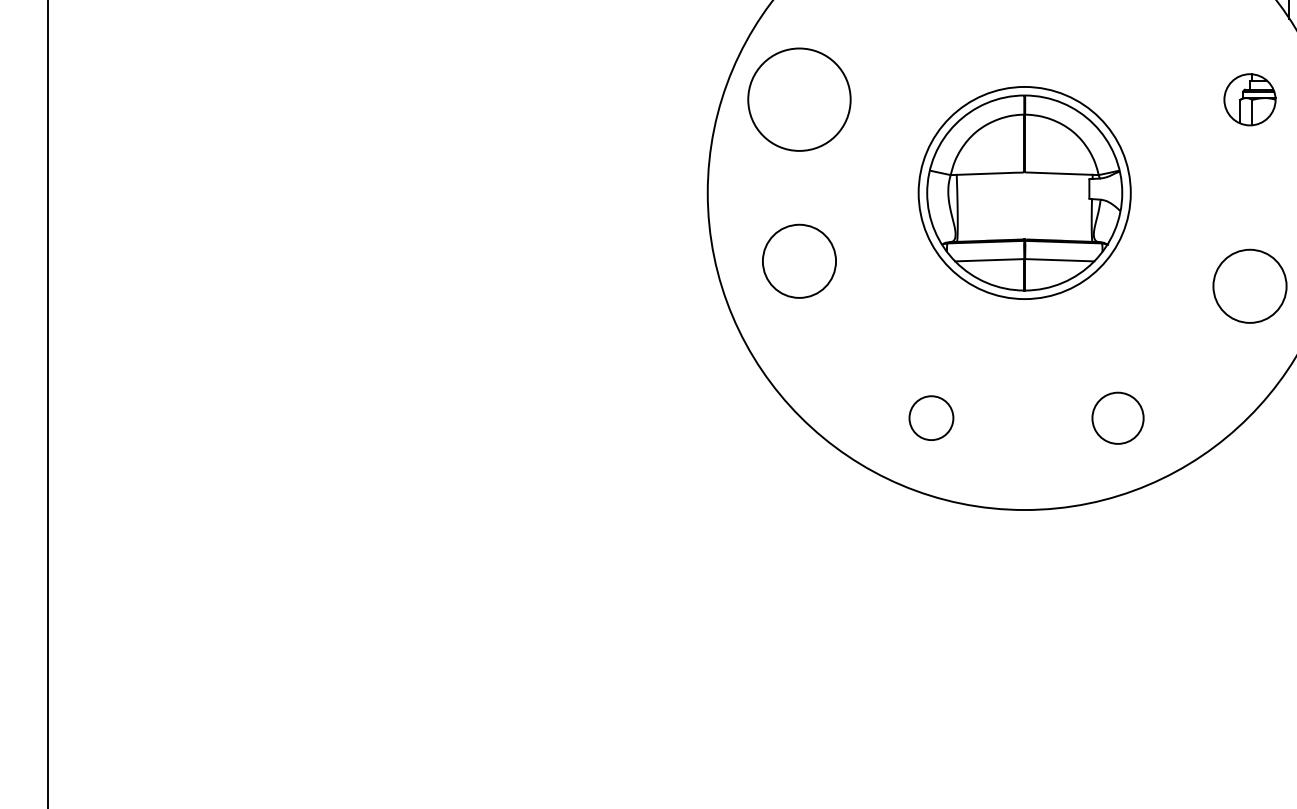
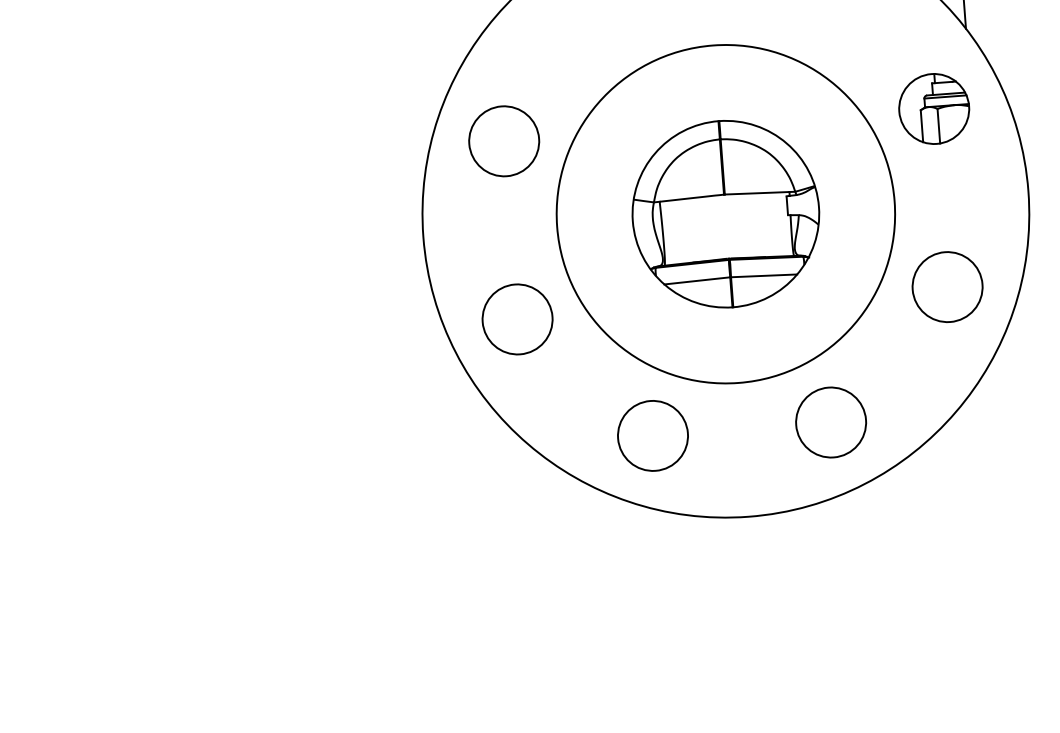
circle: (799, 99) -> (504, 141), size x0.71
part: (1249, 99) -> (933, 108), size x1.43
circle: (1024, 192) -> (725, 213), size x1.67
circle: (799, 260) -> (517, 318), moved
circle: (931, 417) -> (653, 435), size x1.67
circle: (1117, 417) -> (830, 421), size x1.43

